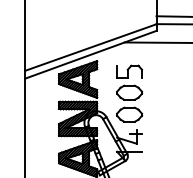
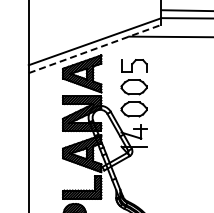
line: (91, 54) -> (95, 48), solid -> dashed

